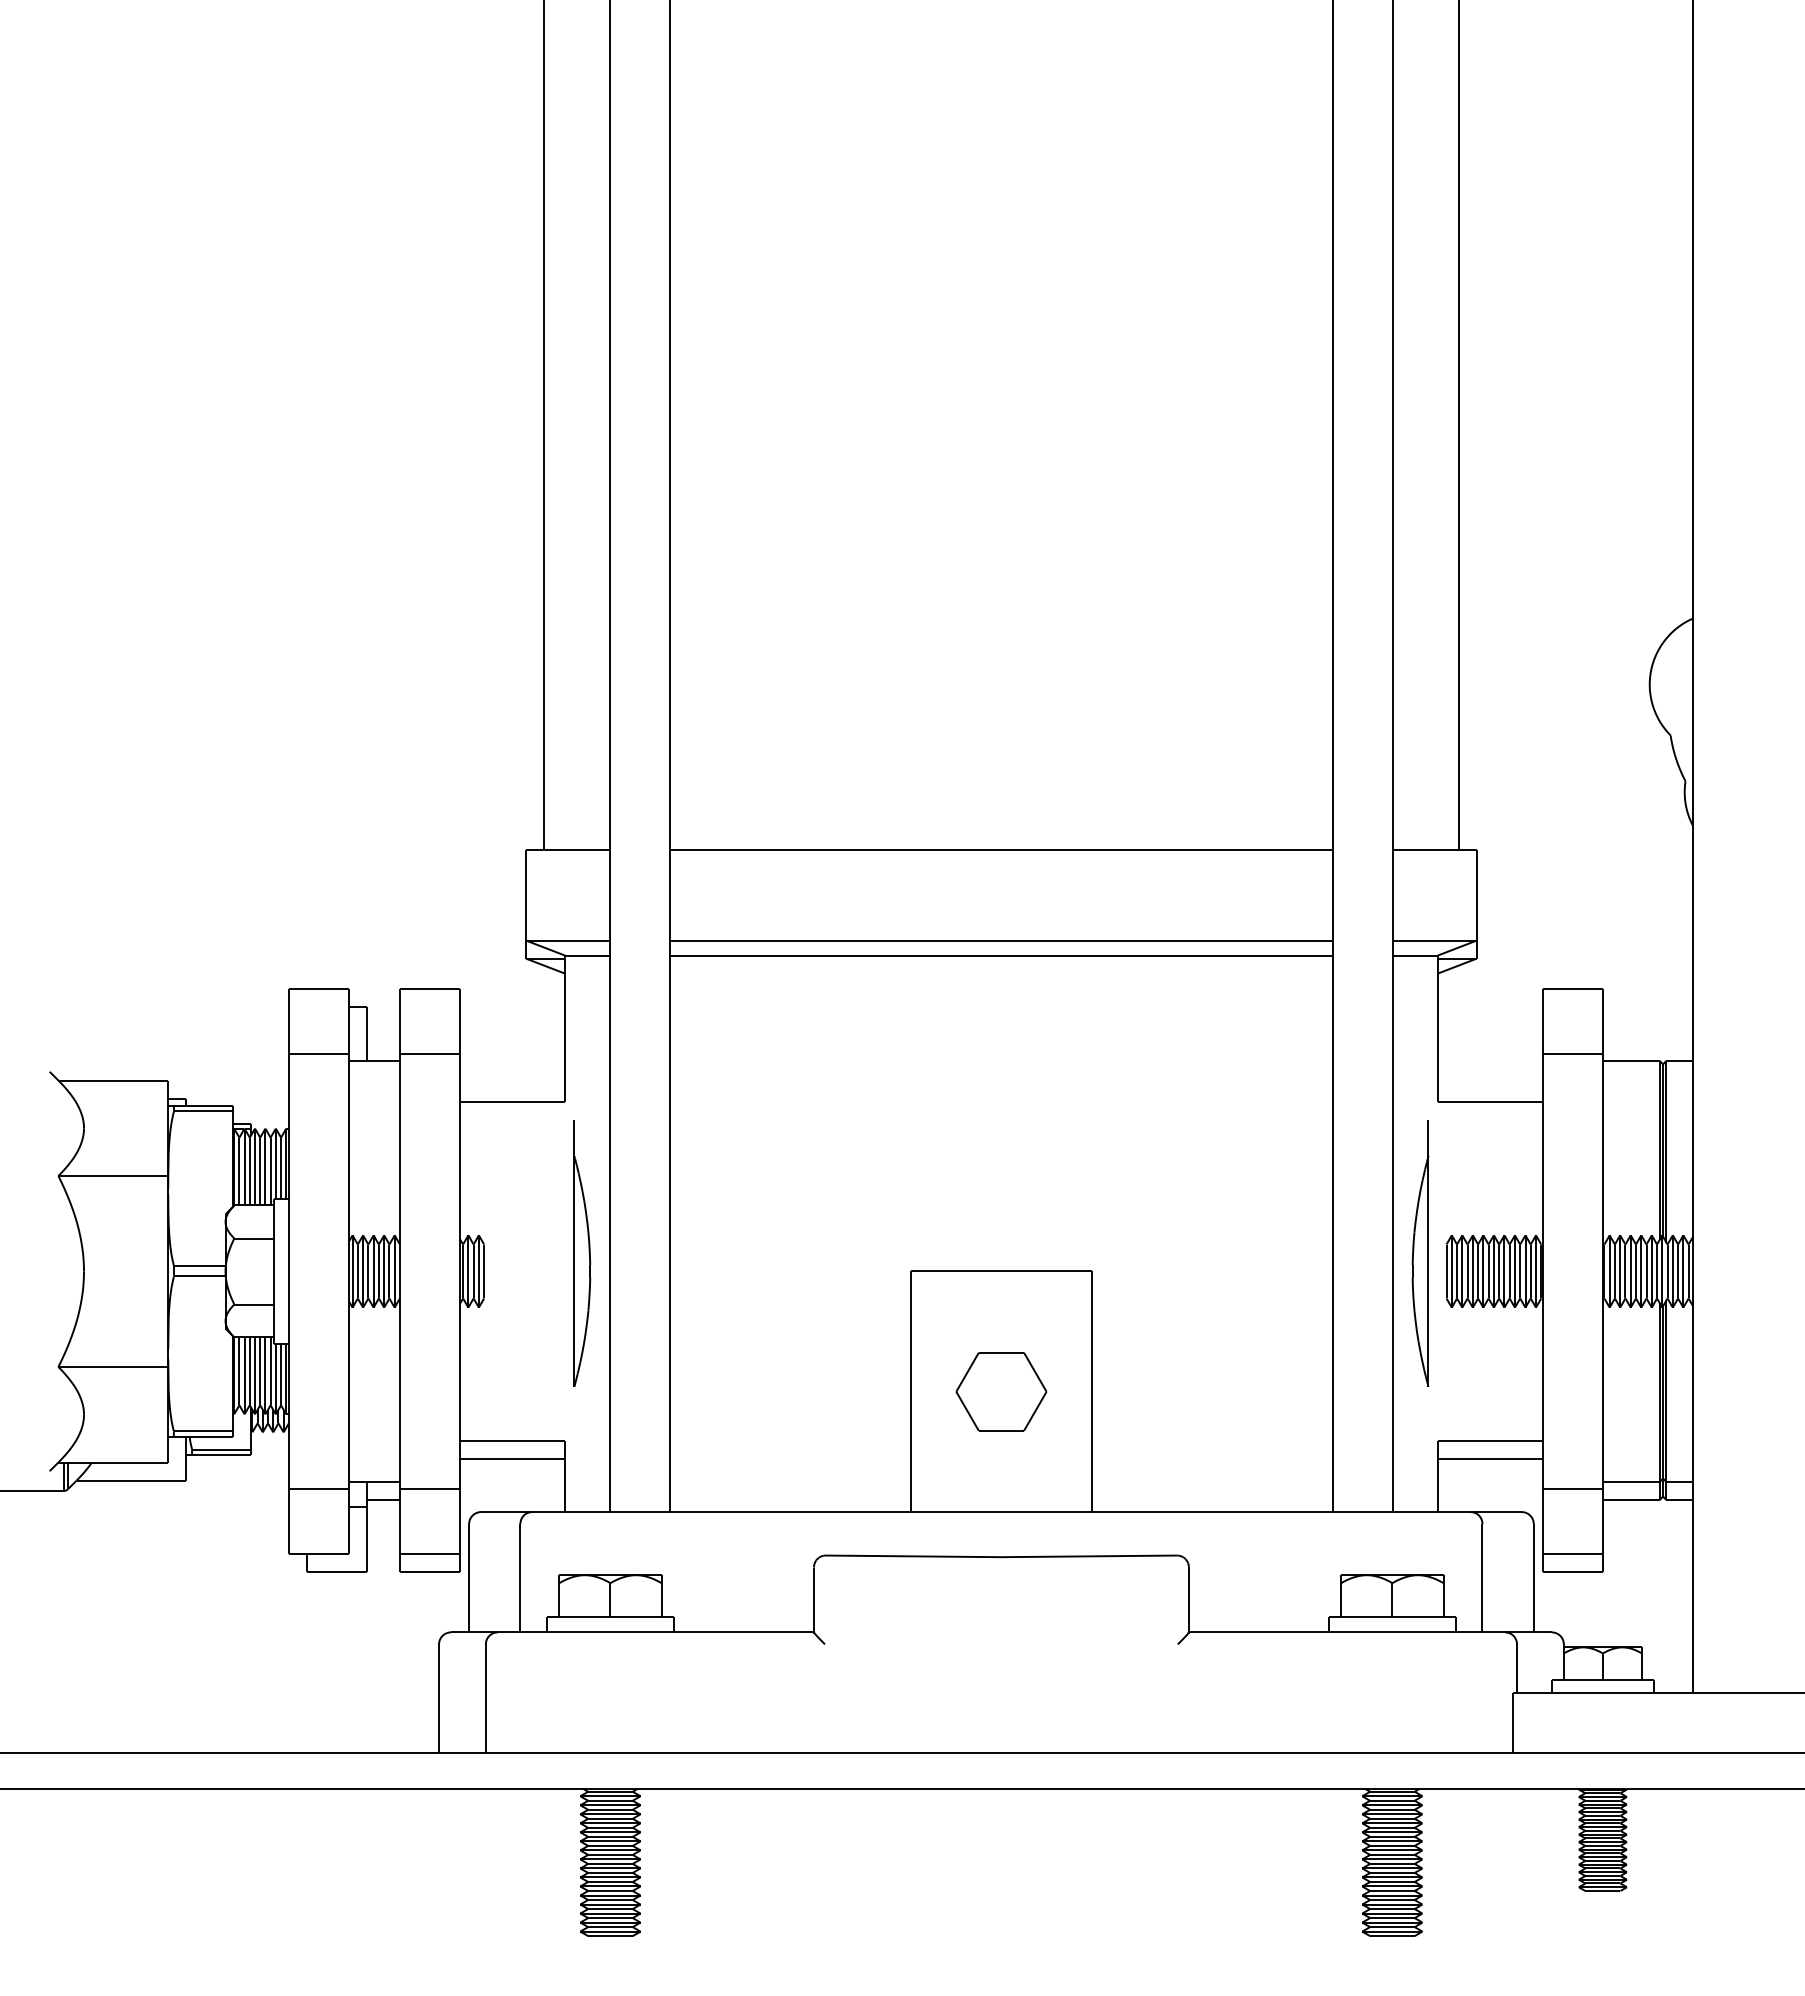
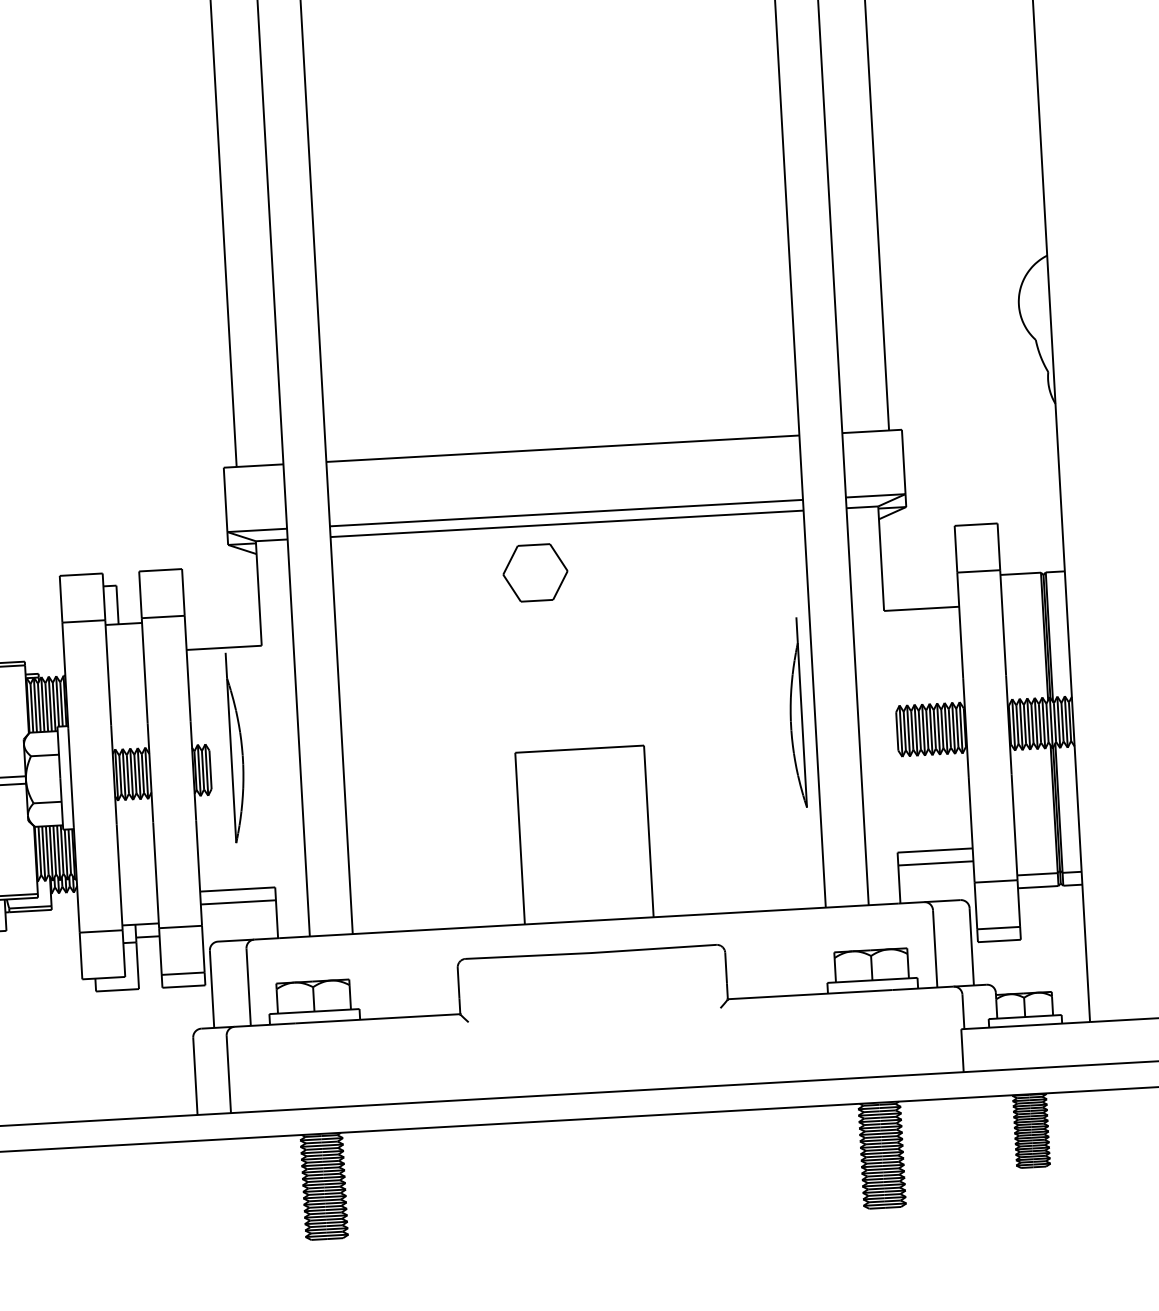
part: (582, 1253) -> (236, 747), moved
part: (1420, 1253) -> (796, 712), moved
part: (1001, 1391) -> (535, 572), moved

